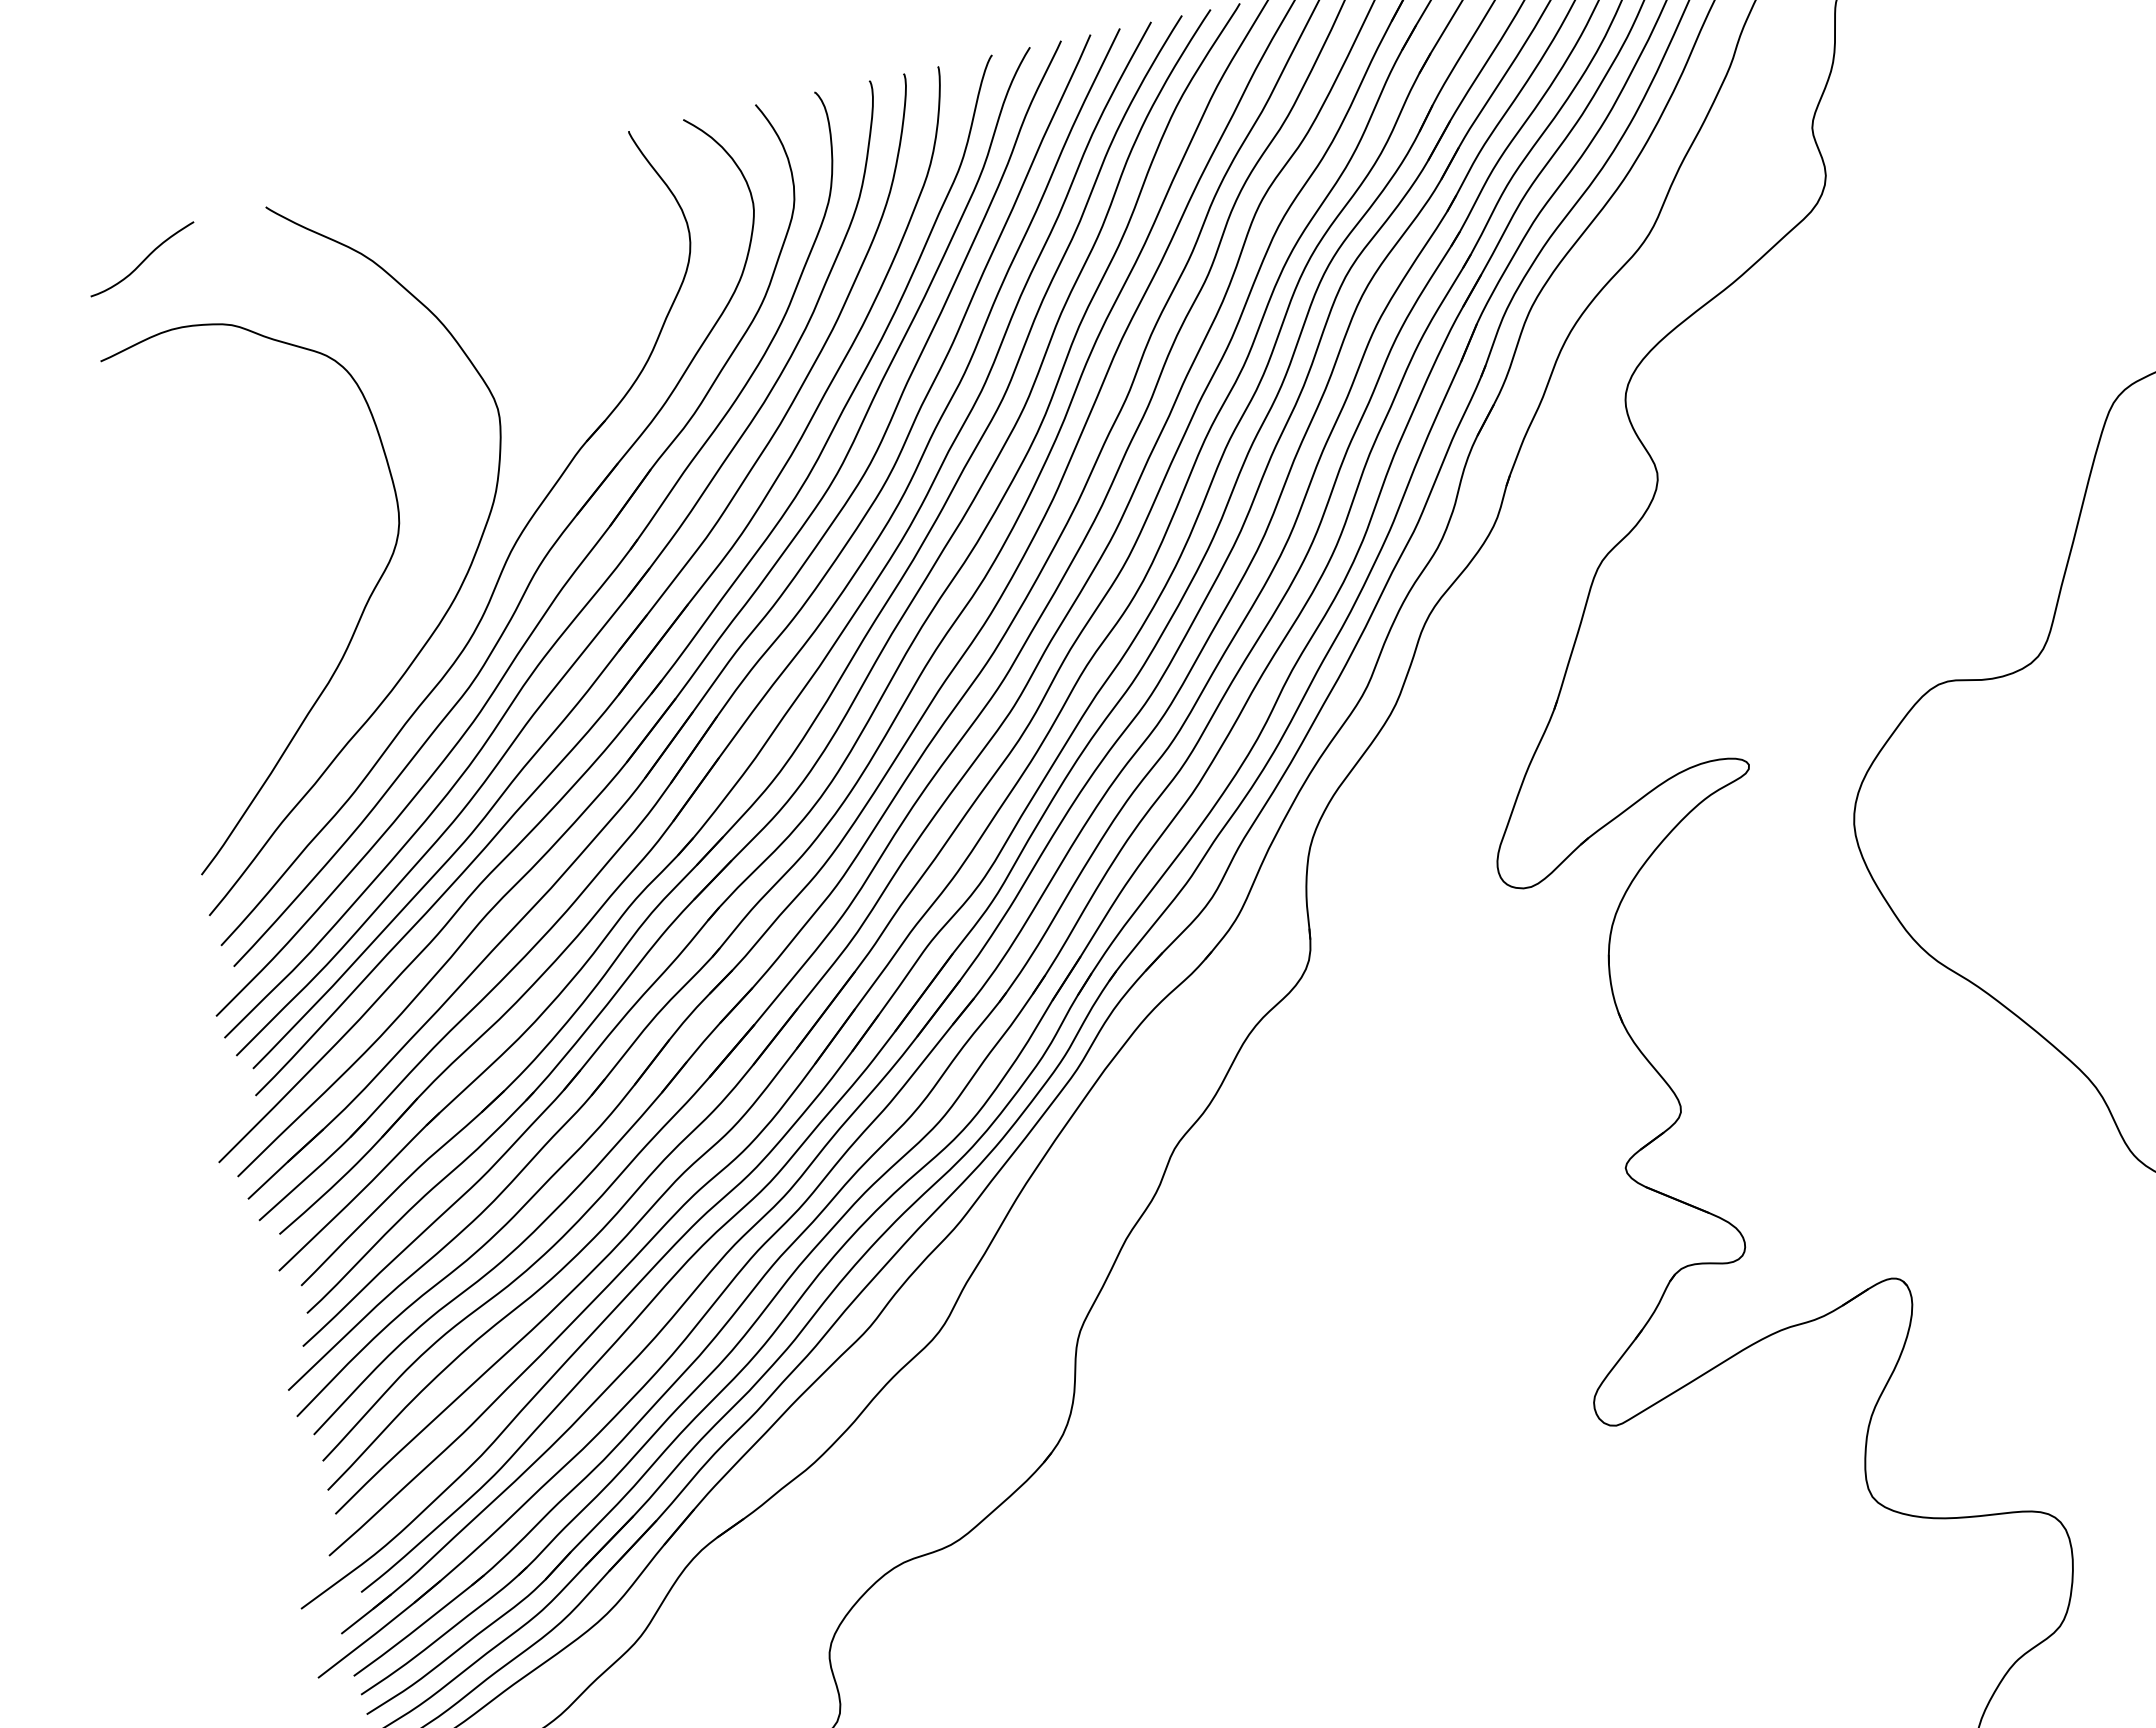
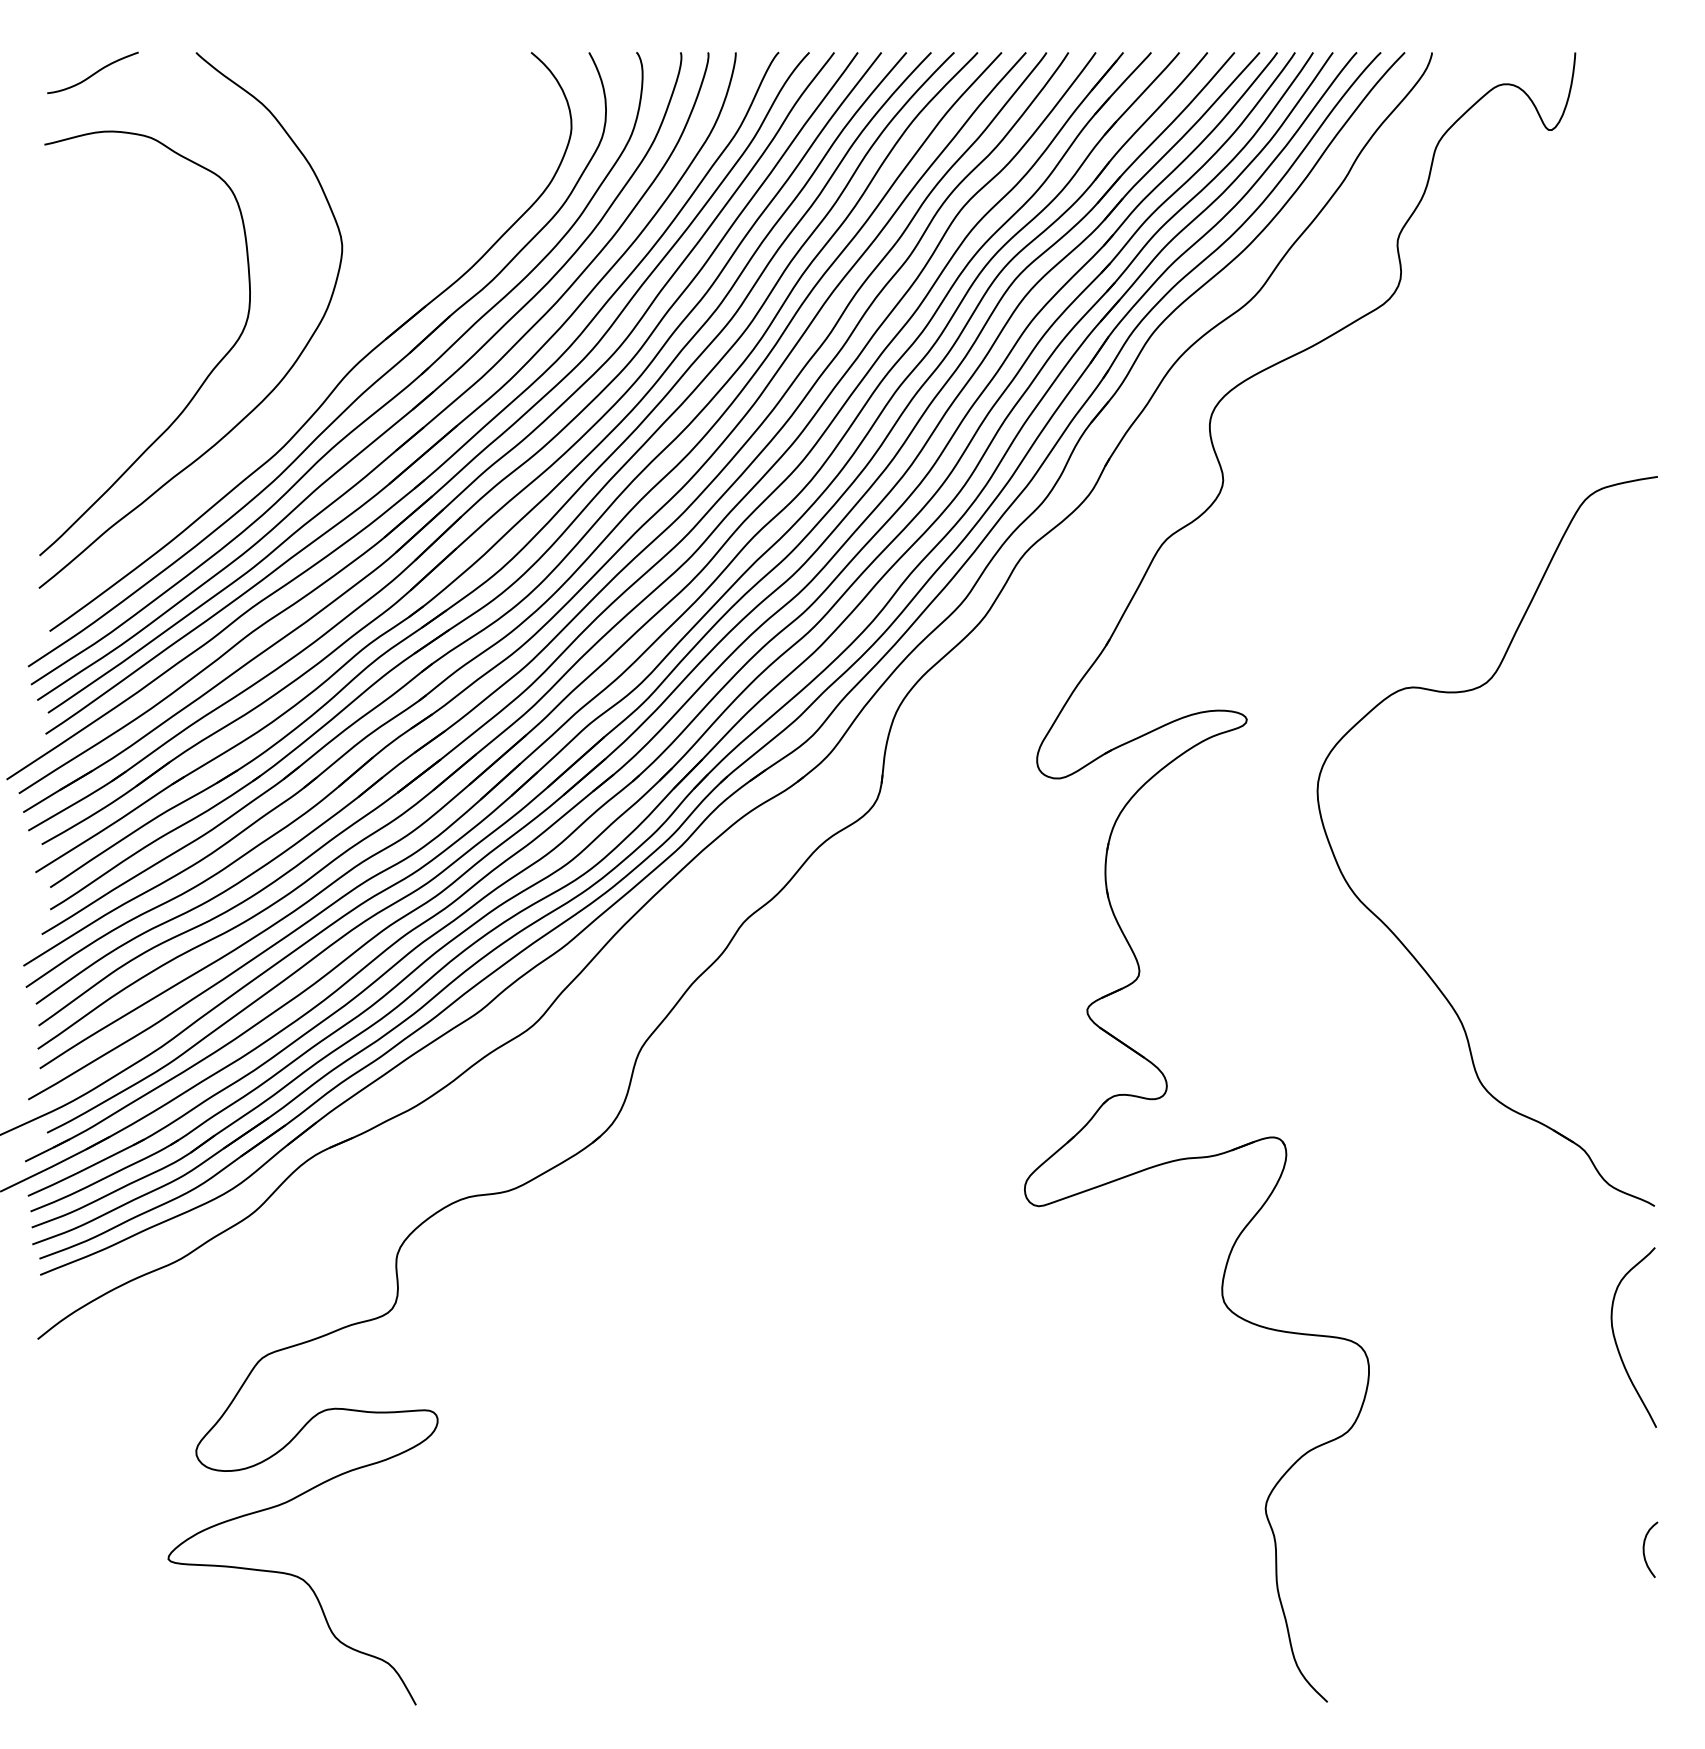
part: (505, 560) -> (323, 362), removed

